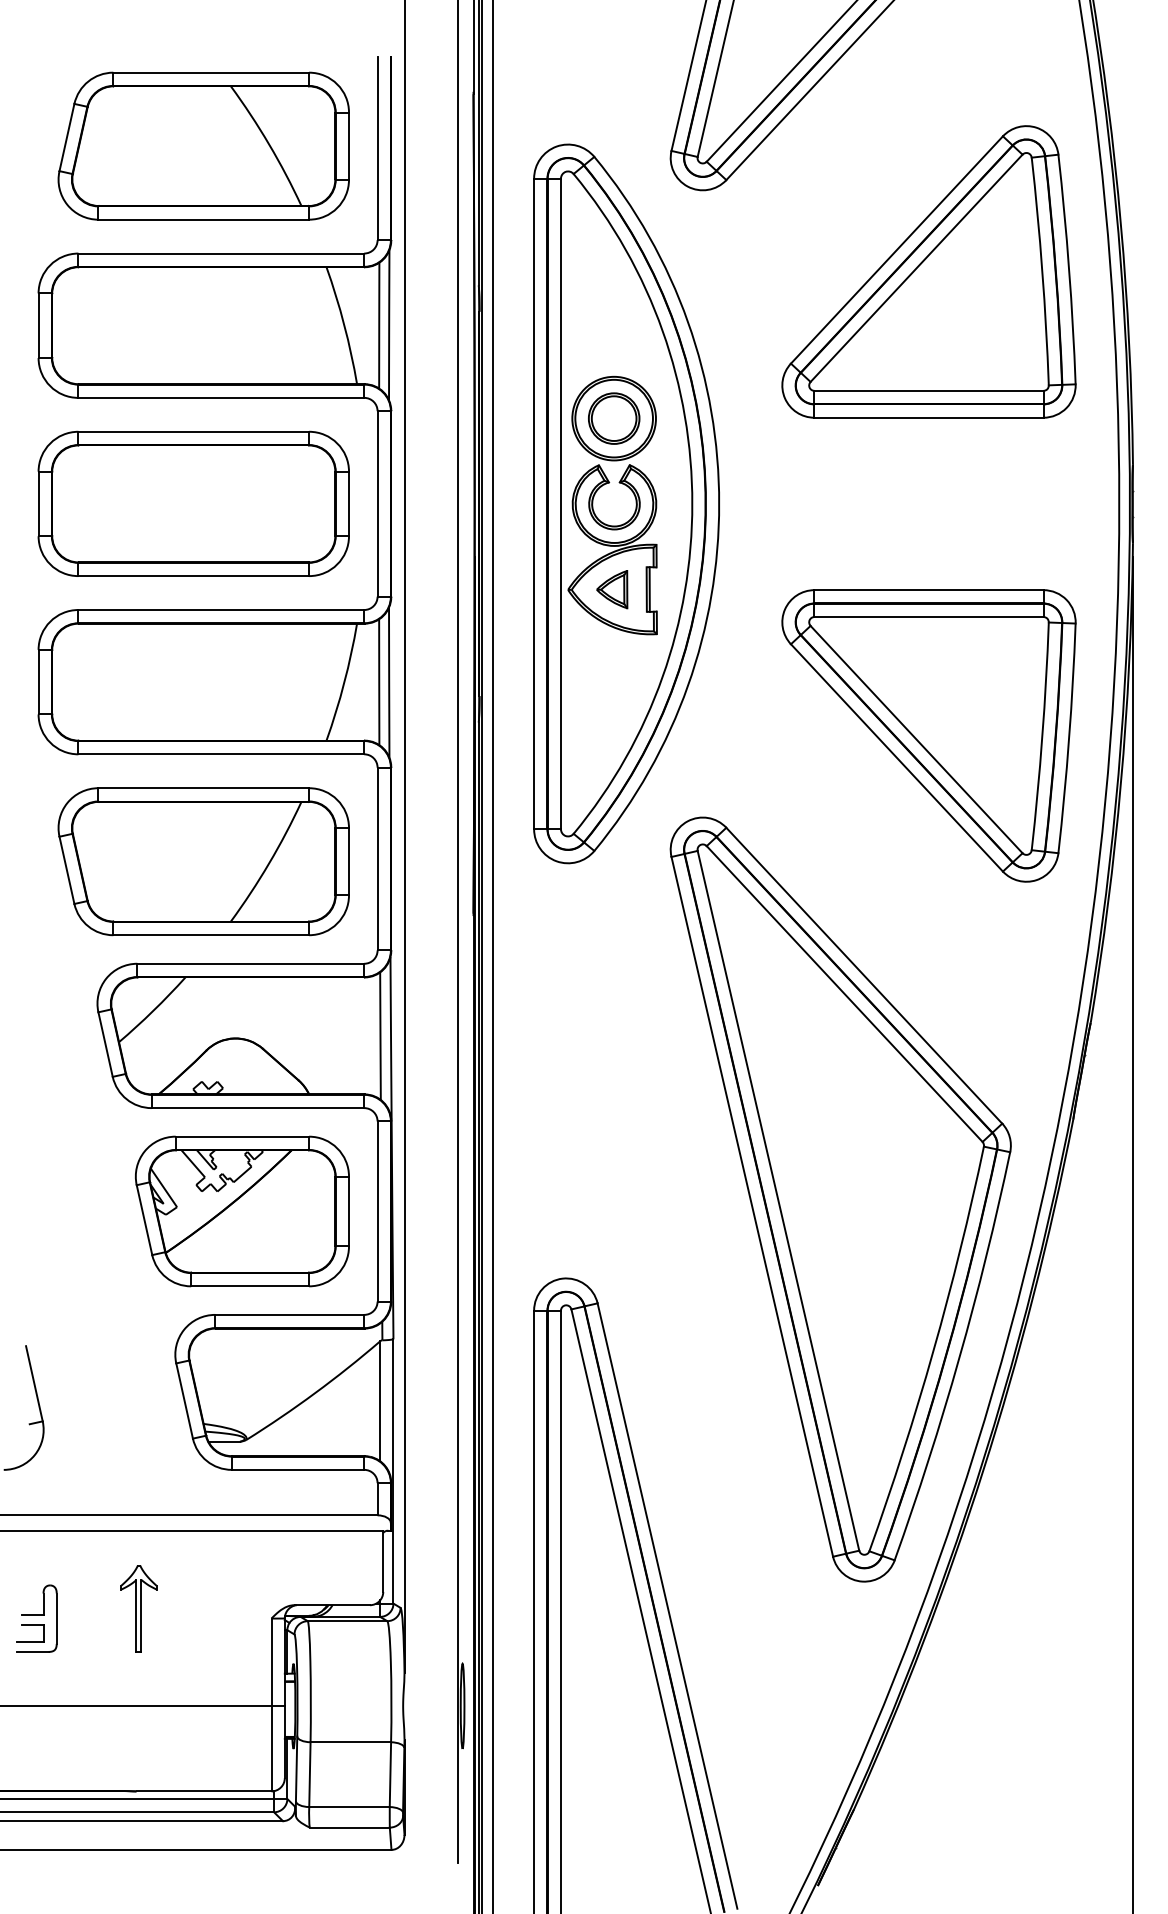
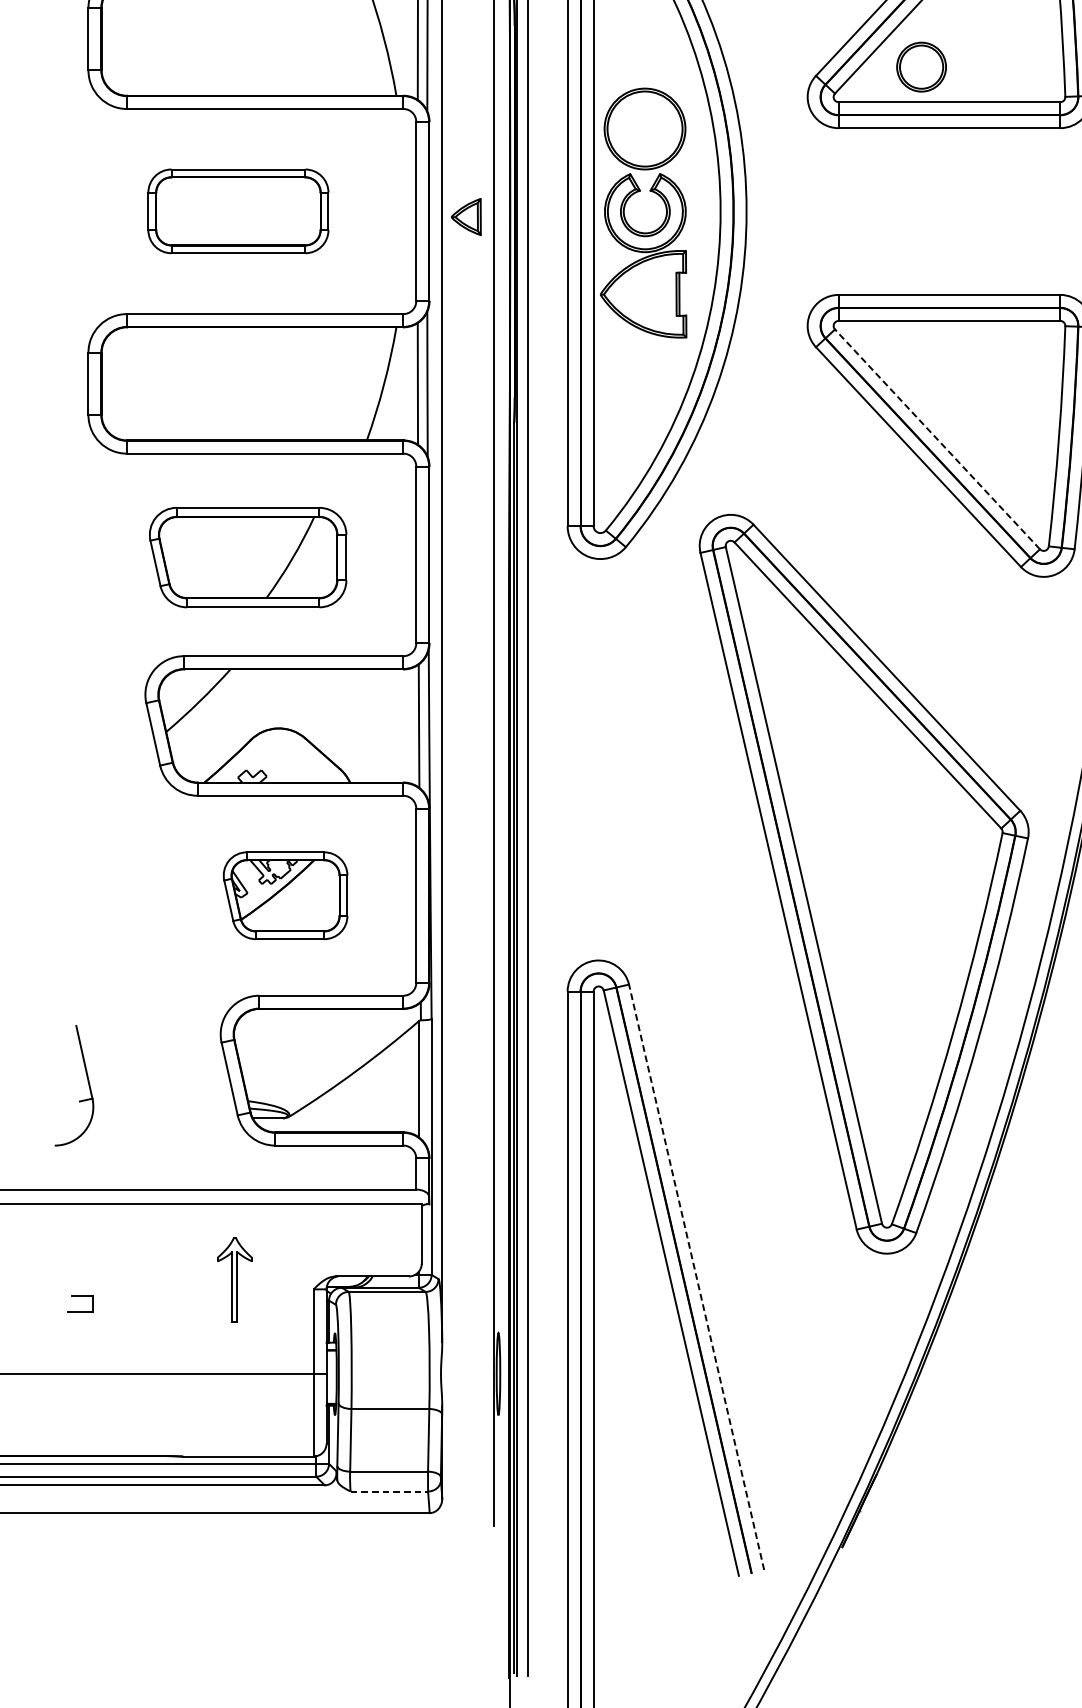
part: (614, 418) -> (921, 67), moved
part: (193, 503) -> (238, 211), size x0.6
part: (612, 589) -> (466, 216), moved
line: (916, 739) -> (937, 439), solid -> dashed
part: (203, 861) -> (247, 557), size x0.7
part: (242, 1211) -> (285, 895), size x0.6
line: (667, 1606) -> (696, 1277), solid -> dashed
part: (138, 1608) -> (234, 1279), moved
part: (36, 1618) -> (86, 1289), removed
line: (350, 1827) -> (390, 1491), solid -> dashed

